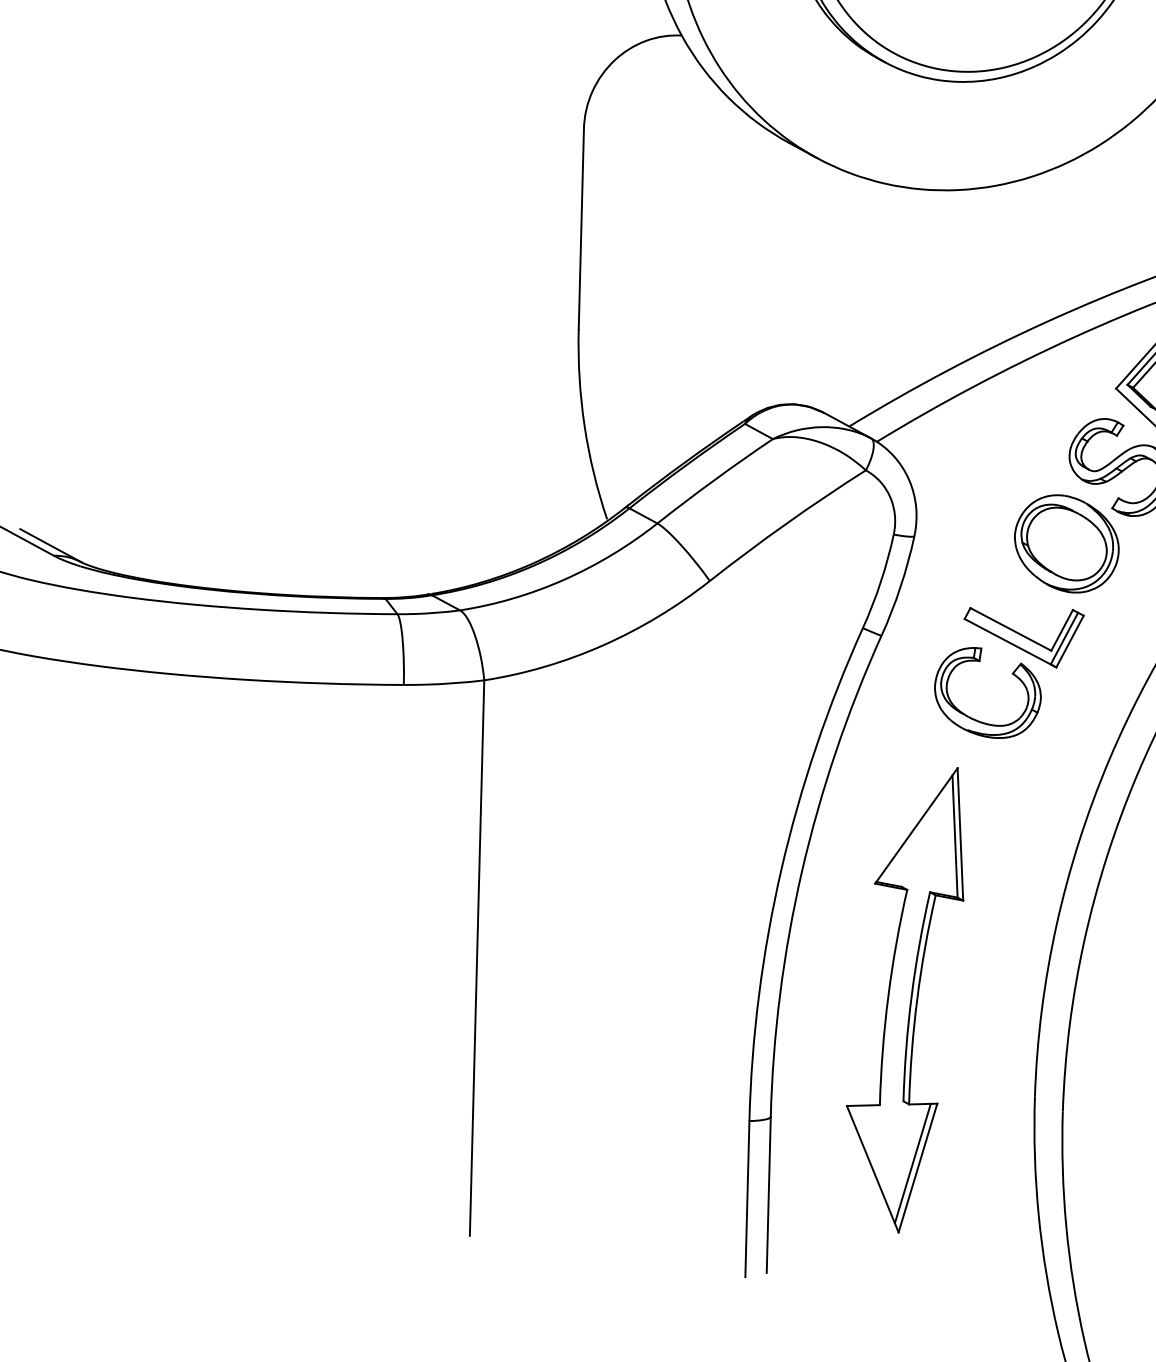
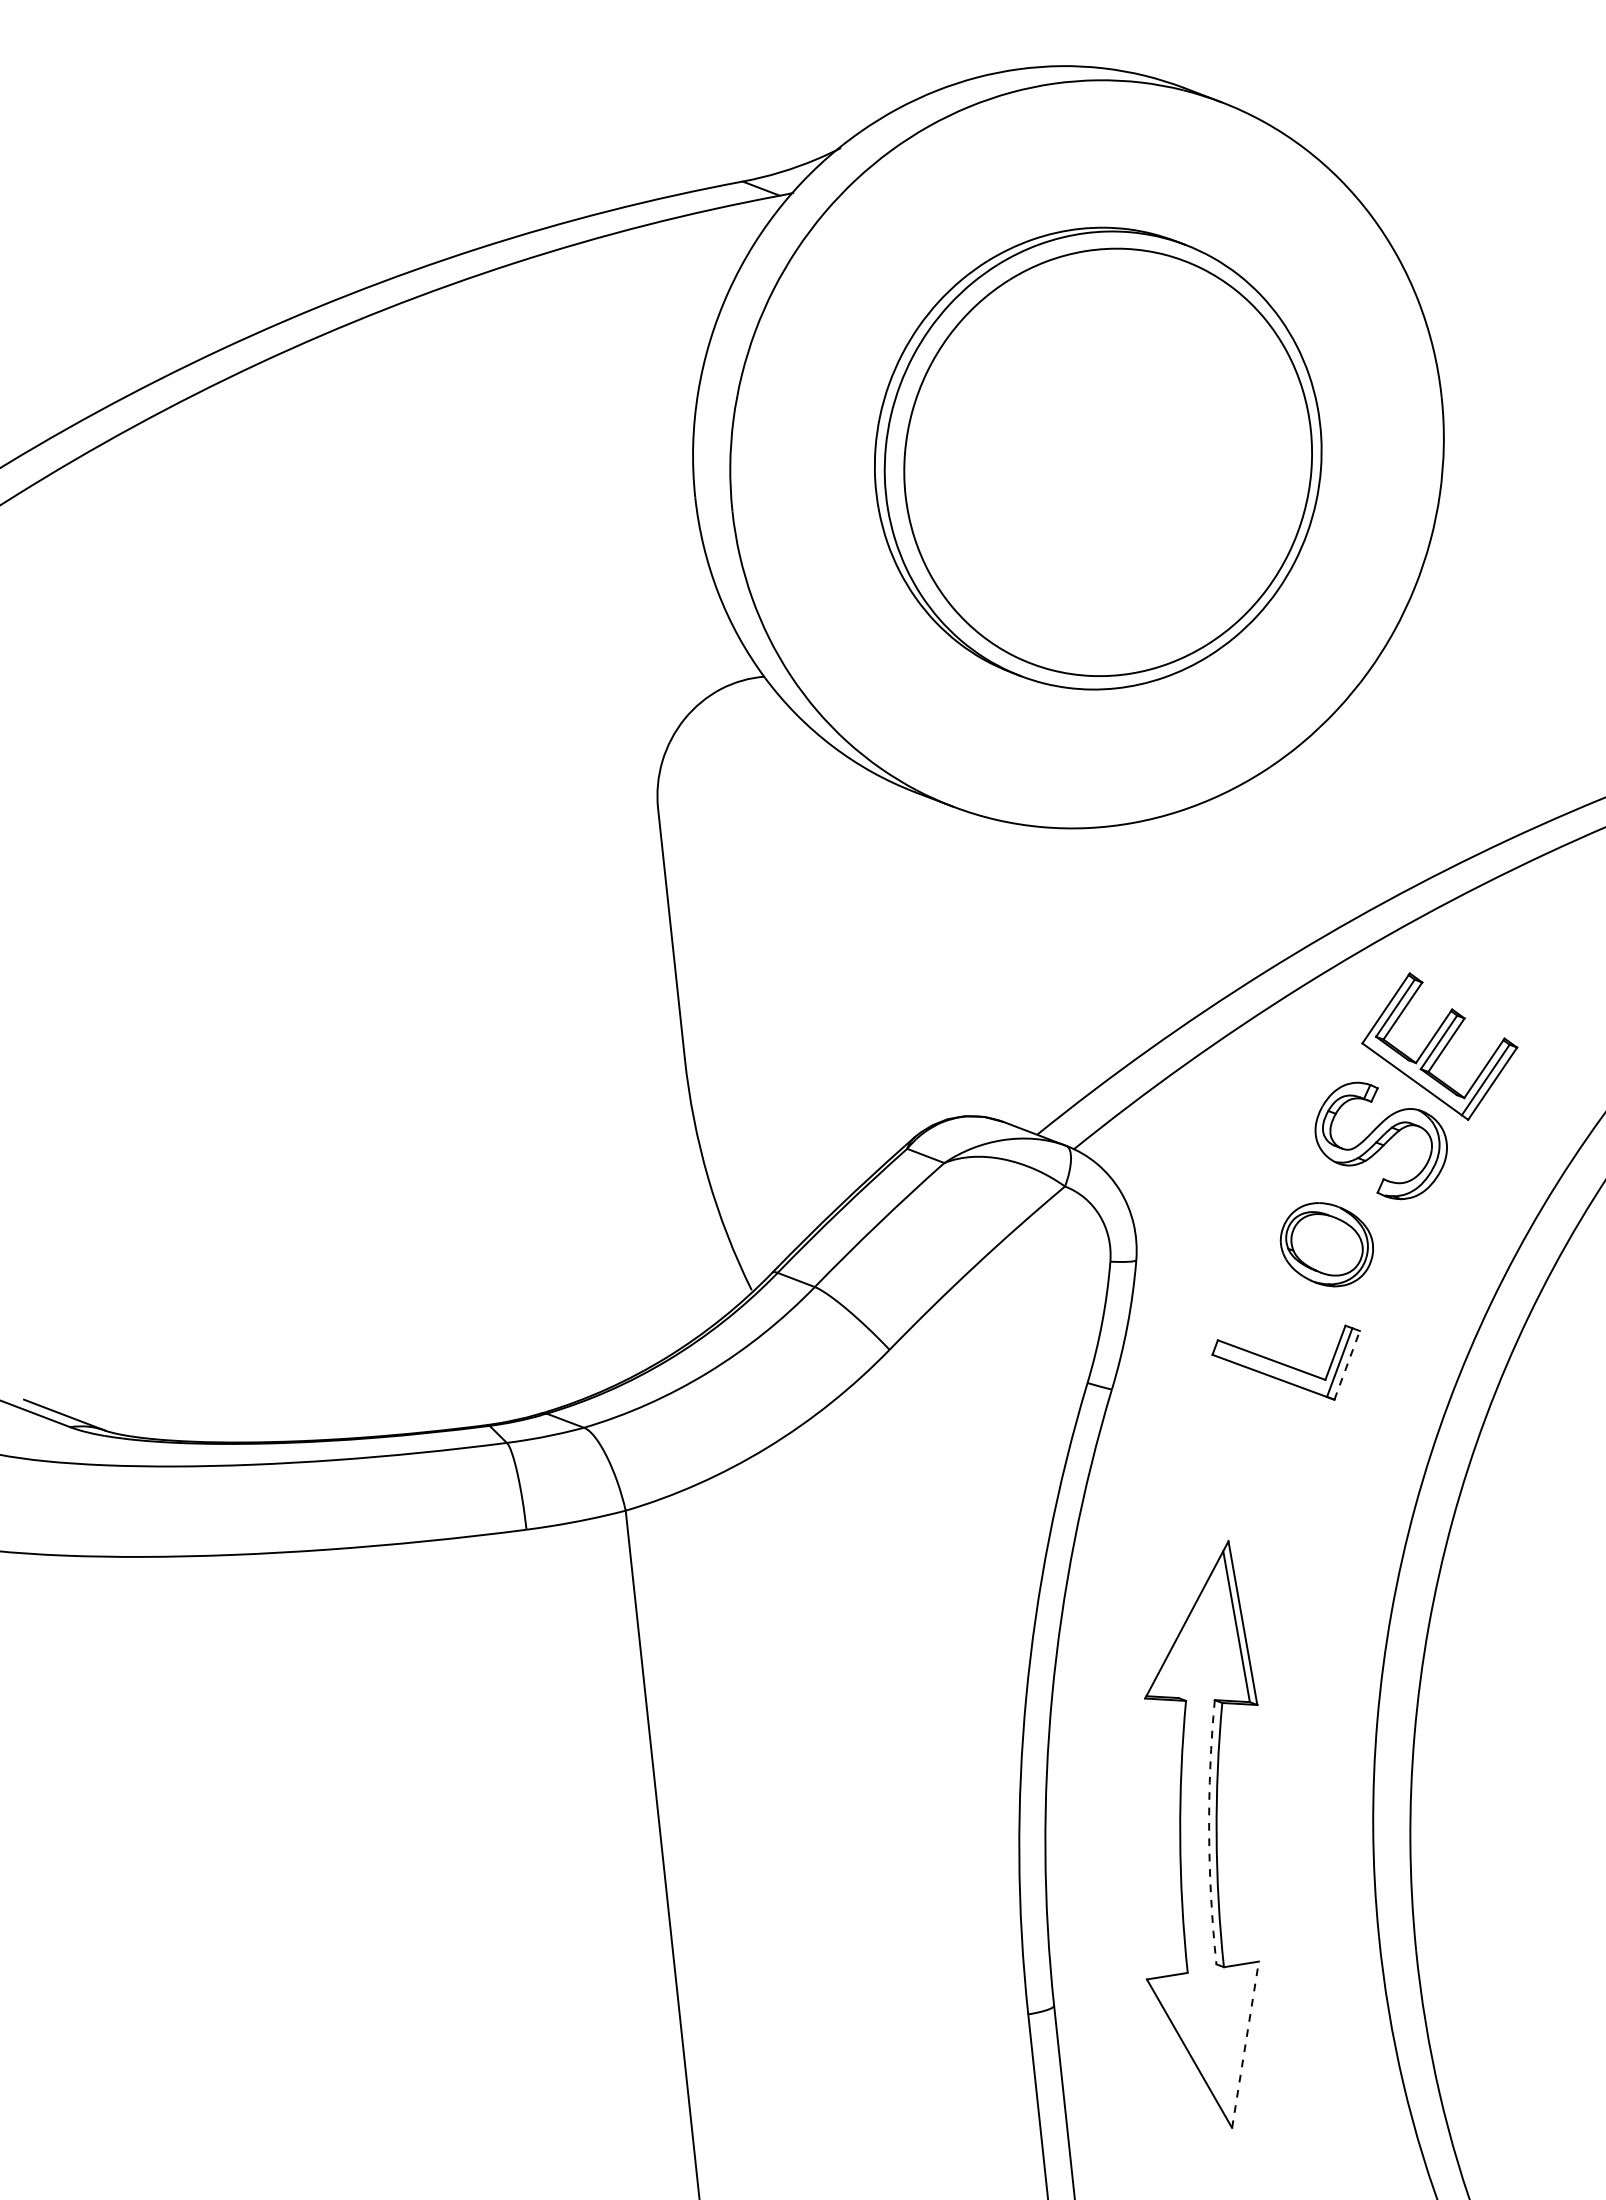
part: (1066, 543) -> (1326, 1244), size x0.7
line: (1070, 641) -> (1347, 1365), solid -> dashed
part: (978, 720) -> (1246, 1478), removed
arc: (911, 996) -> (1209, 1832), solid -> dashed
line: (912, 1163) -> (1237, 2039), removed
line: (918, 1167) -> (1245, 2044), solid -> dashed

